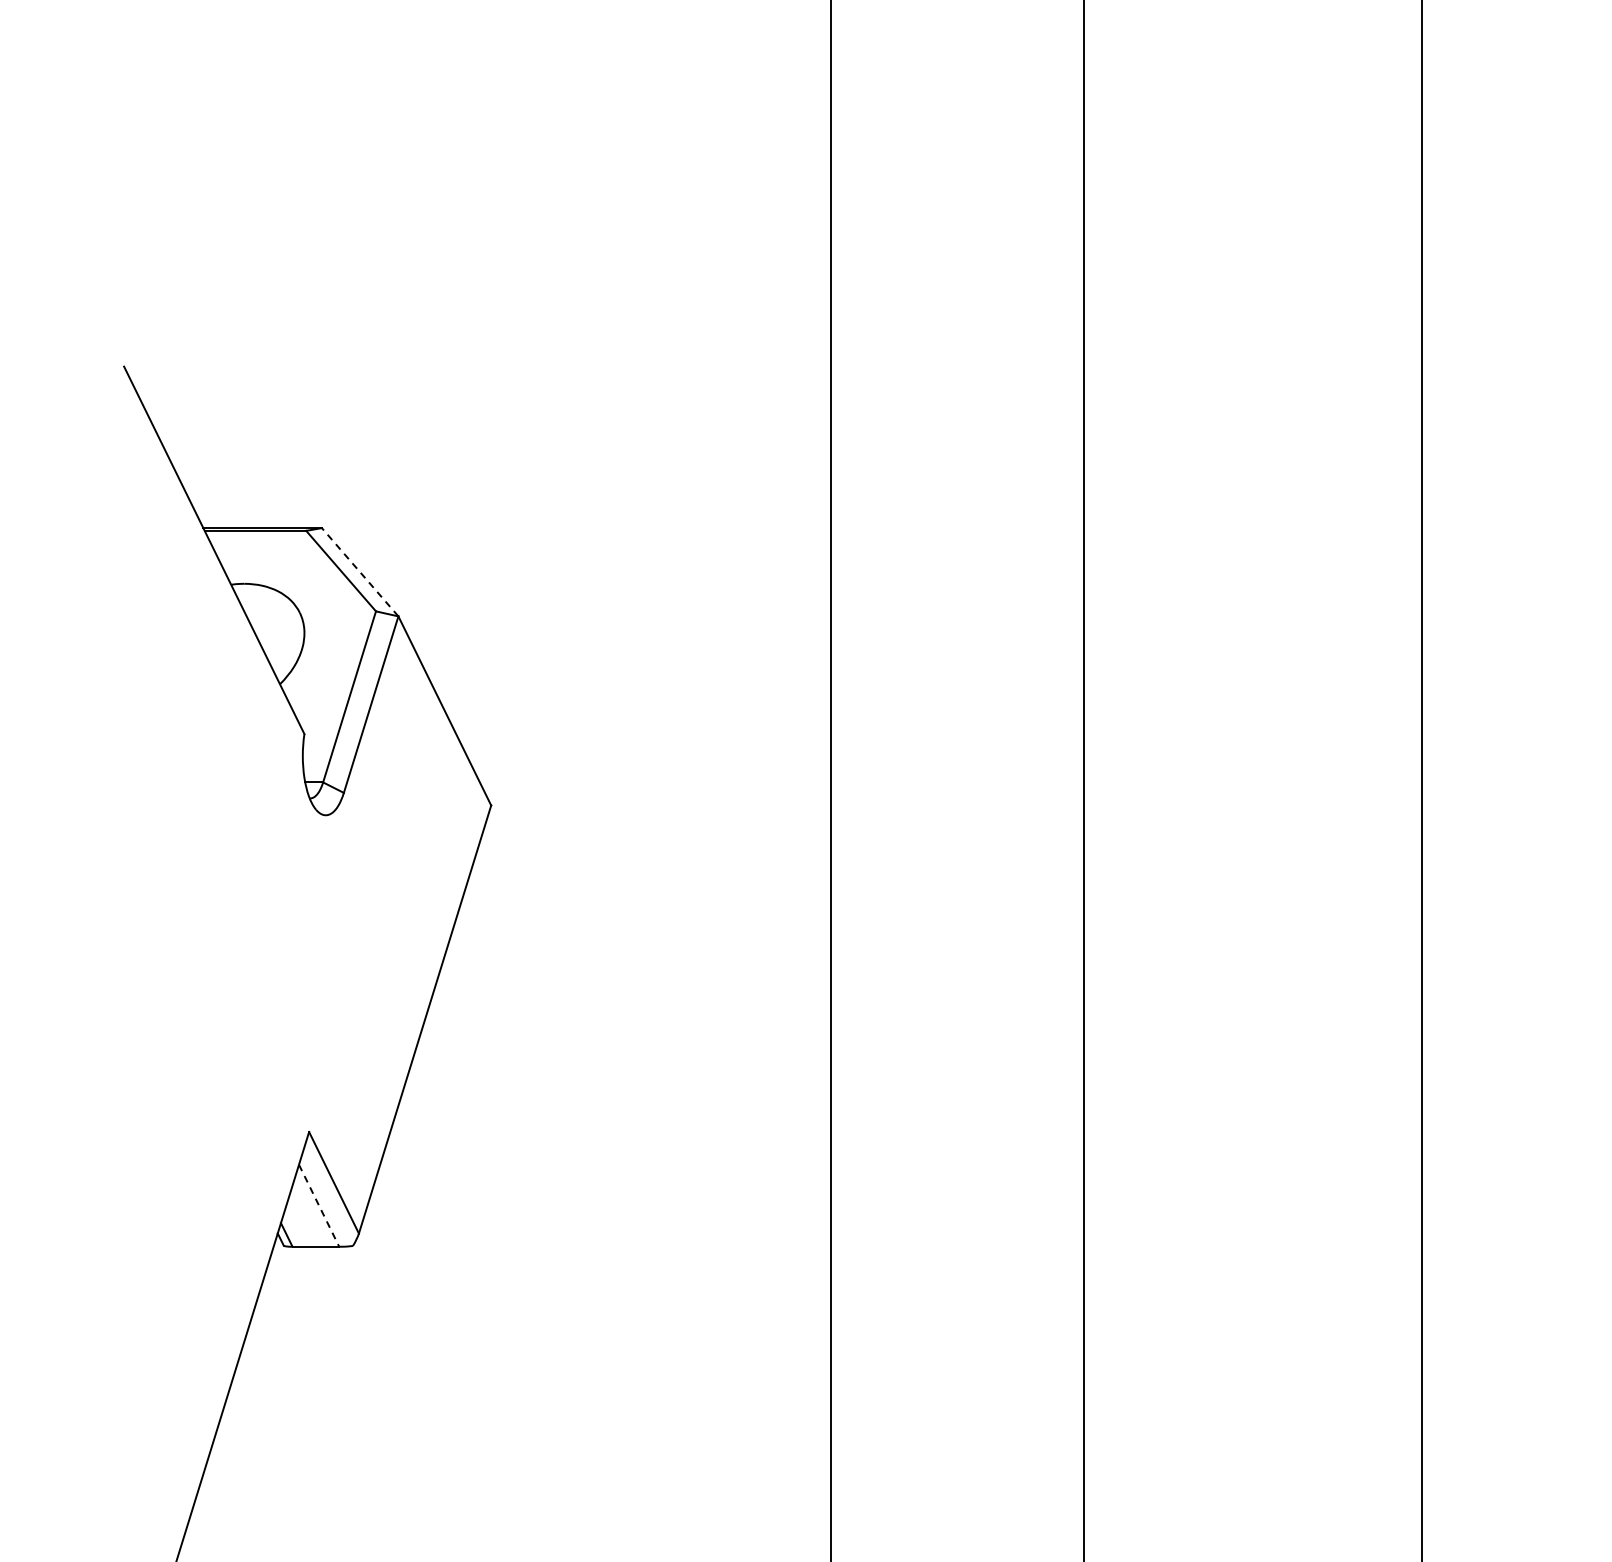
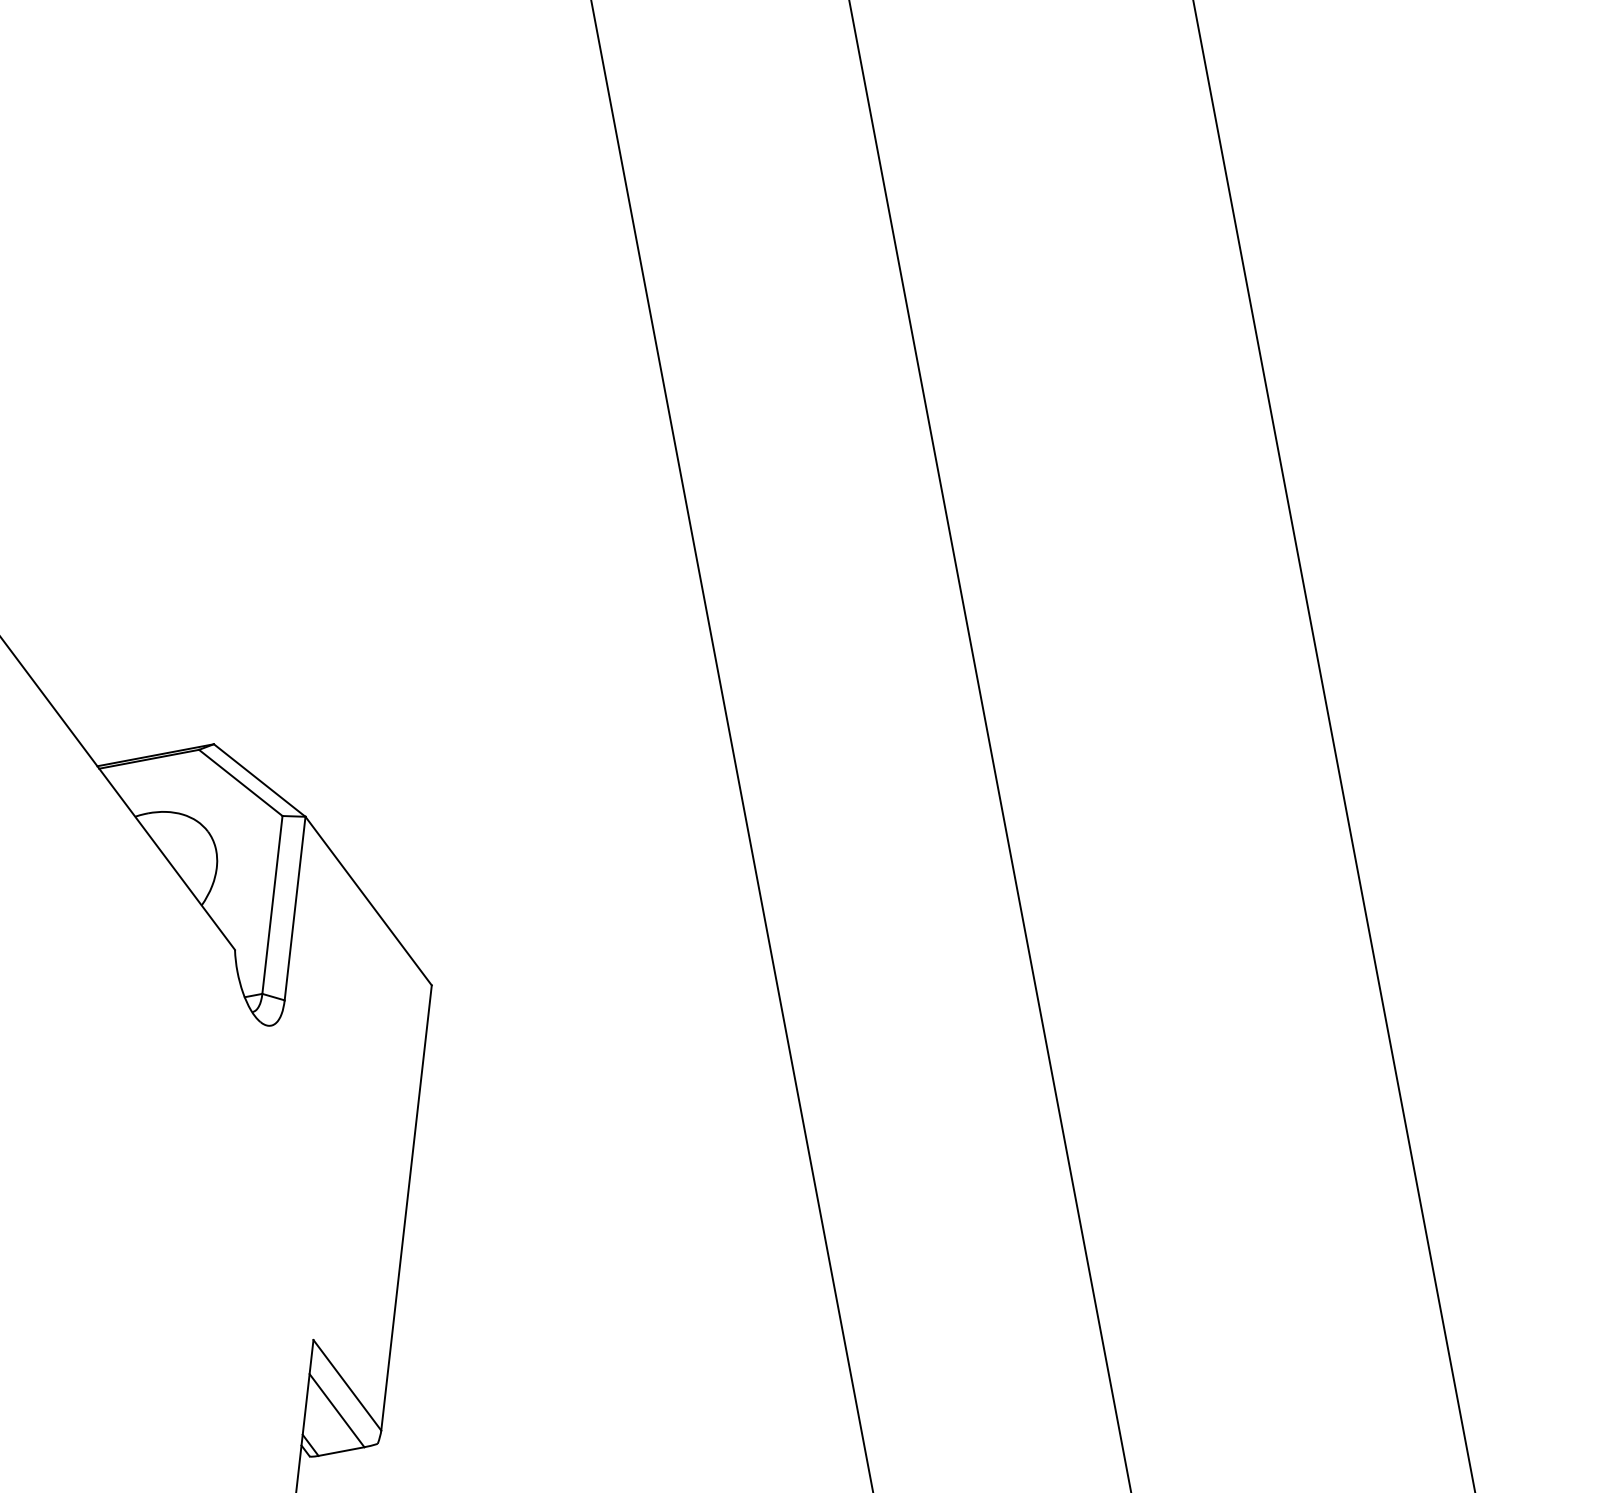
line: (359, 571) -> (258, 779), dashed -> solid
line: (319, 1205) -> (337, 1410), dashed -> solid

